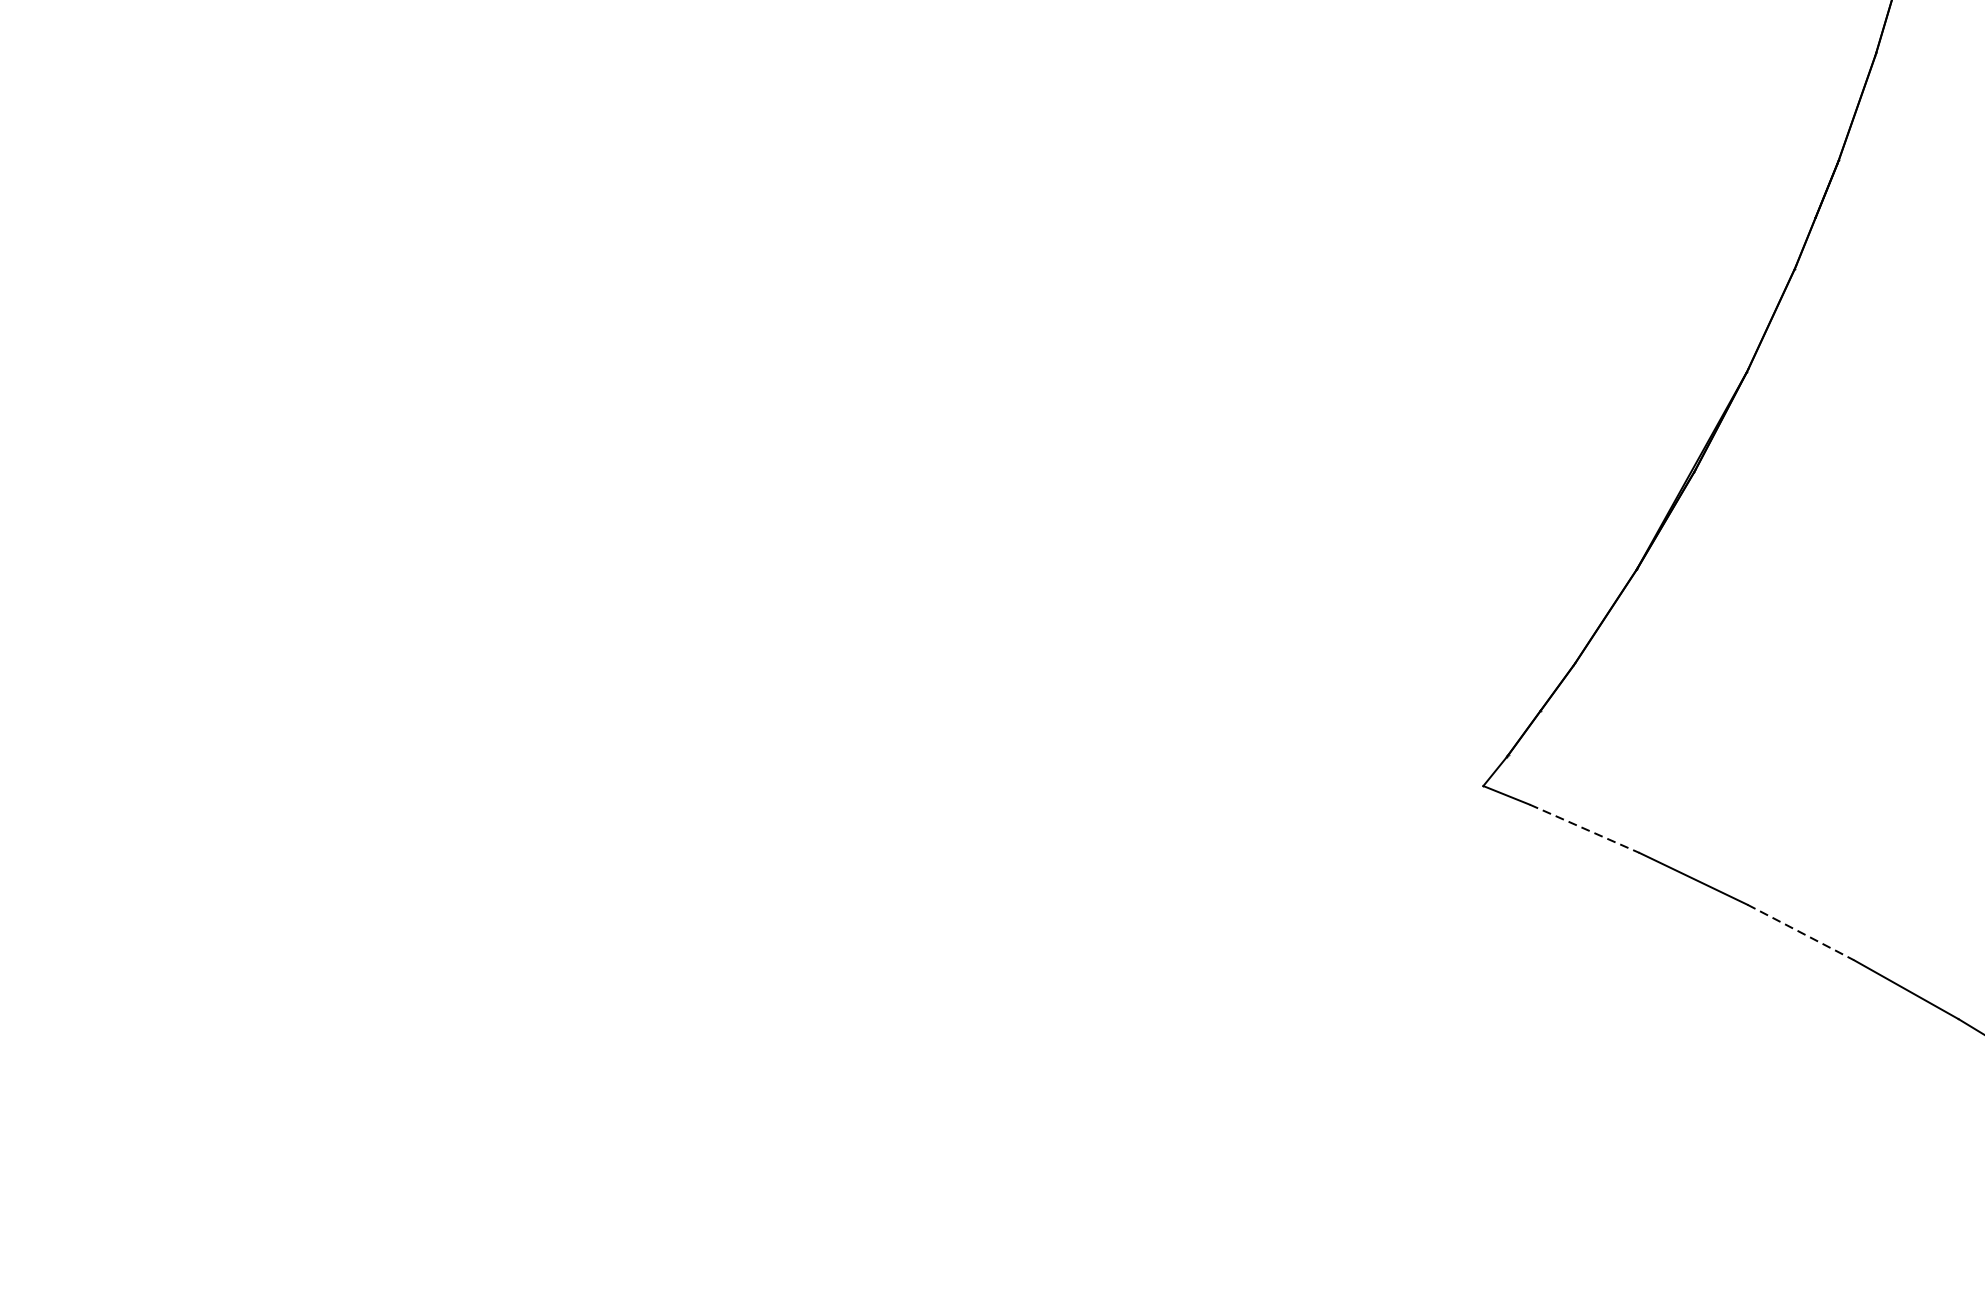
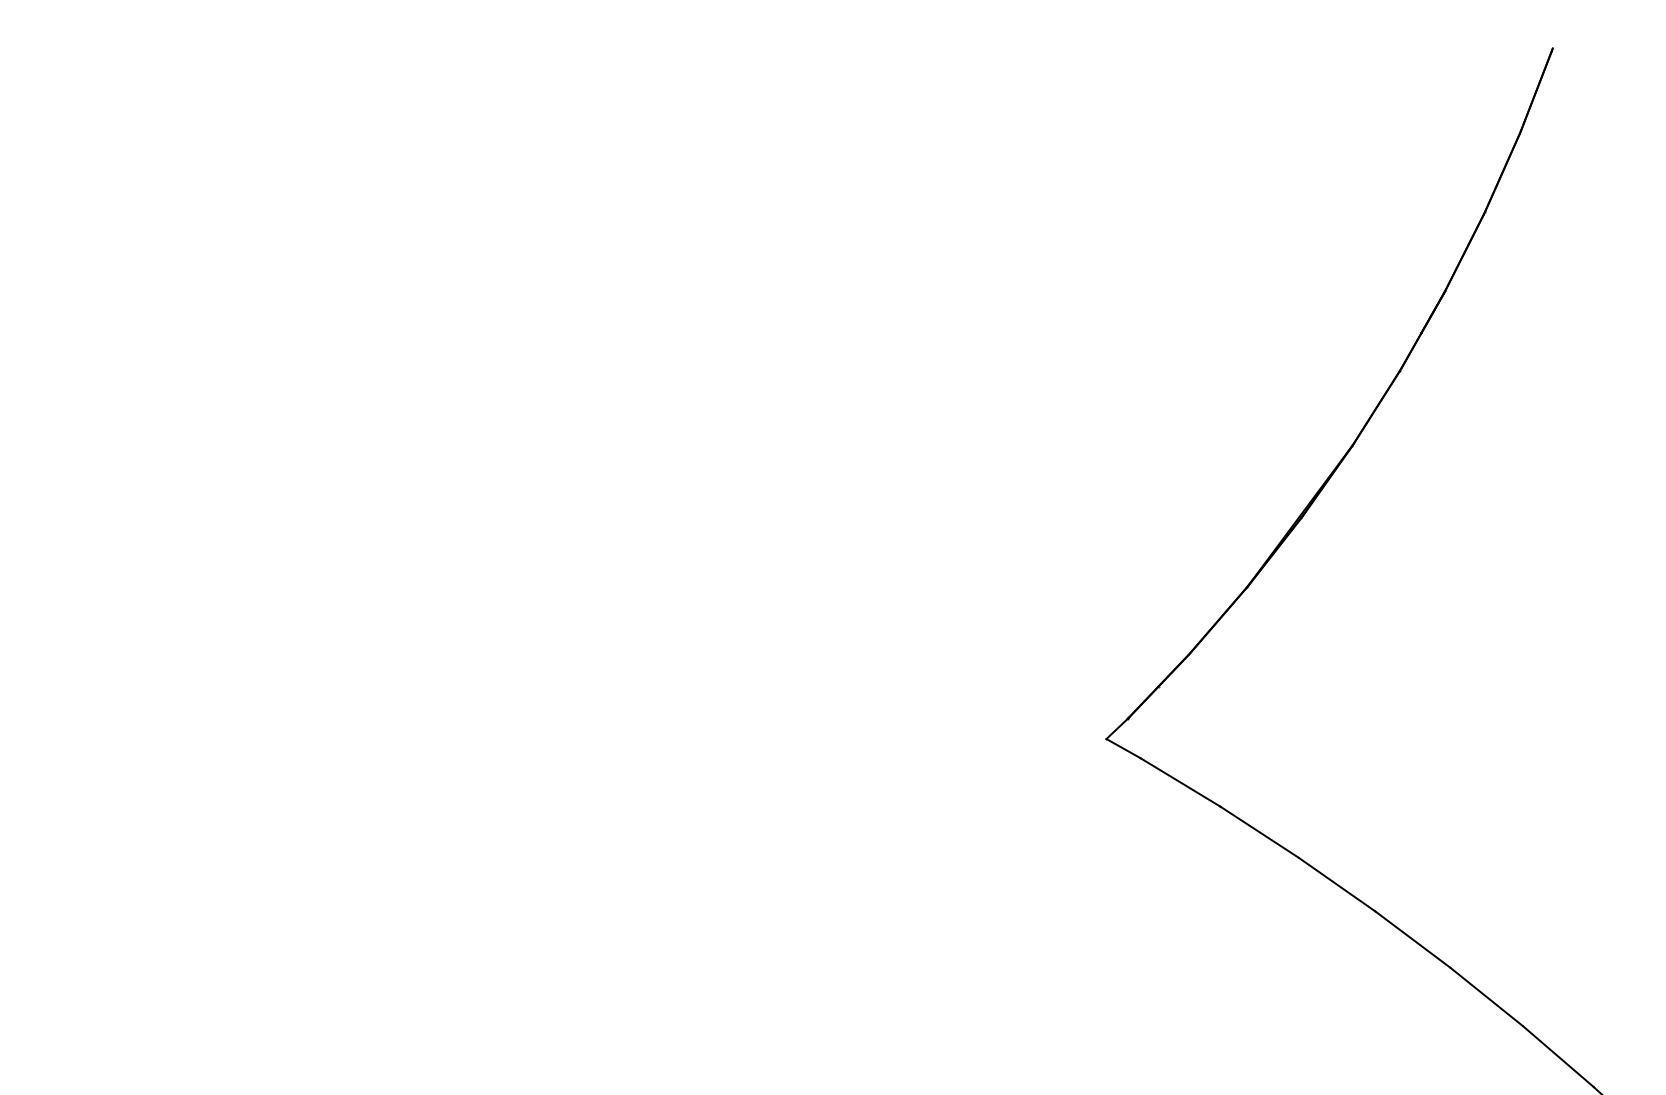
line: (1584, 828) -> (1180, 782), dashed -> solid
line: (1801, 932) -> (1337, 884), dashed -> solid

